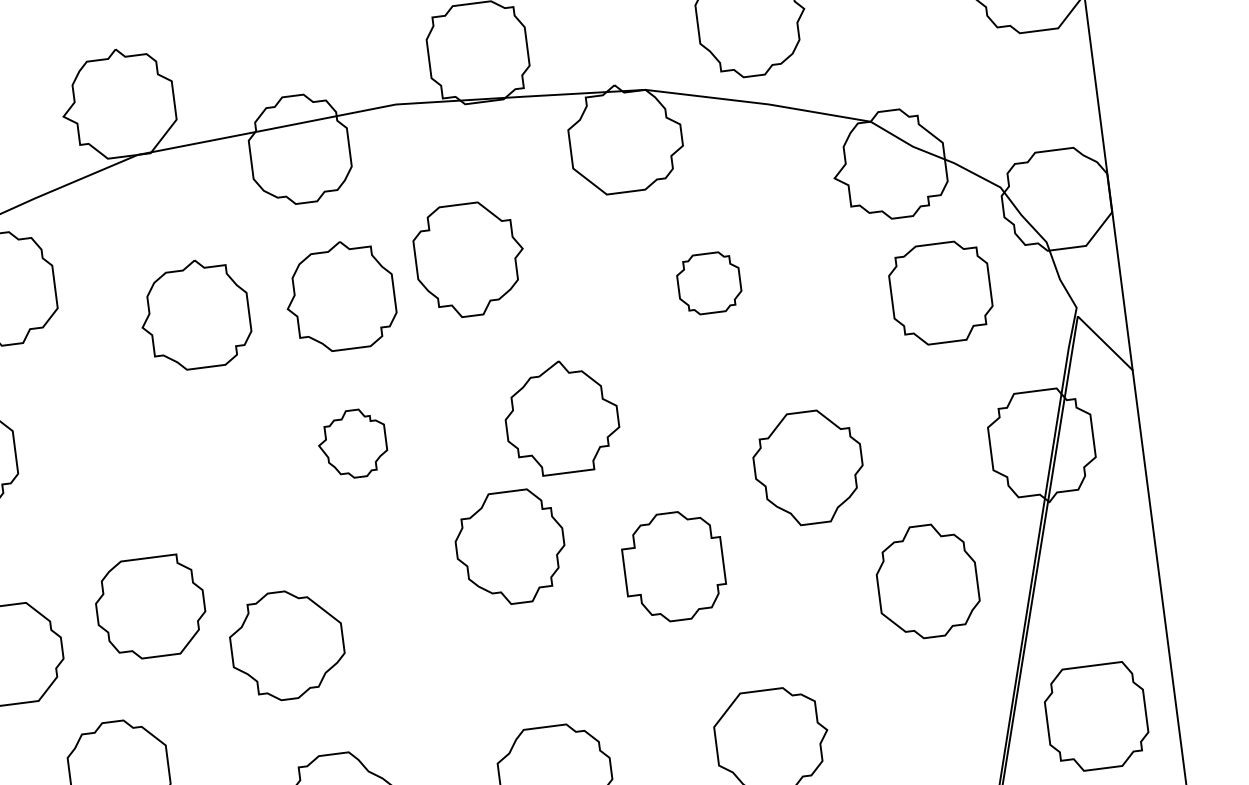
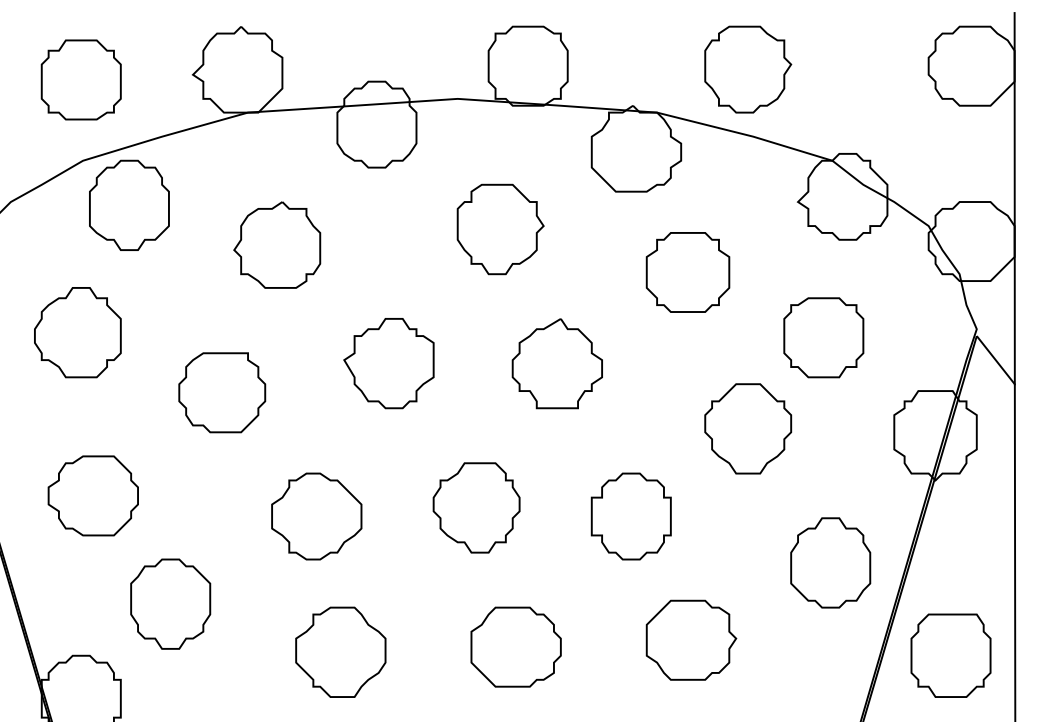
part: (708, 283) -> (687, 272), size x1.67
part: (940, 292) -> (823, 337), moved
part: (340, 295) -> (394, 244), removed
part: (352, 443) -> (388, 363), size x1.67
part: (510, 547) -> (476, 507), moved
part: (673, 566) -> (630, 516), moved
part: (927, 580) -> (830, 562), moved
part: (150, 607) -> (222, 392), moved

